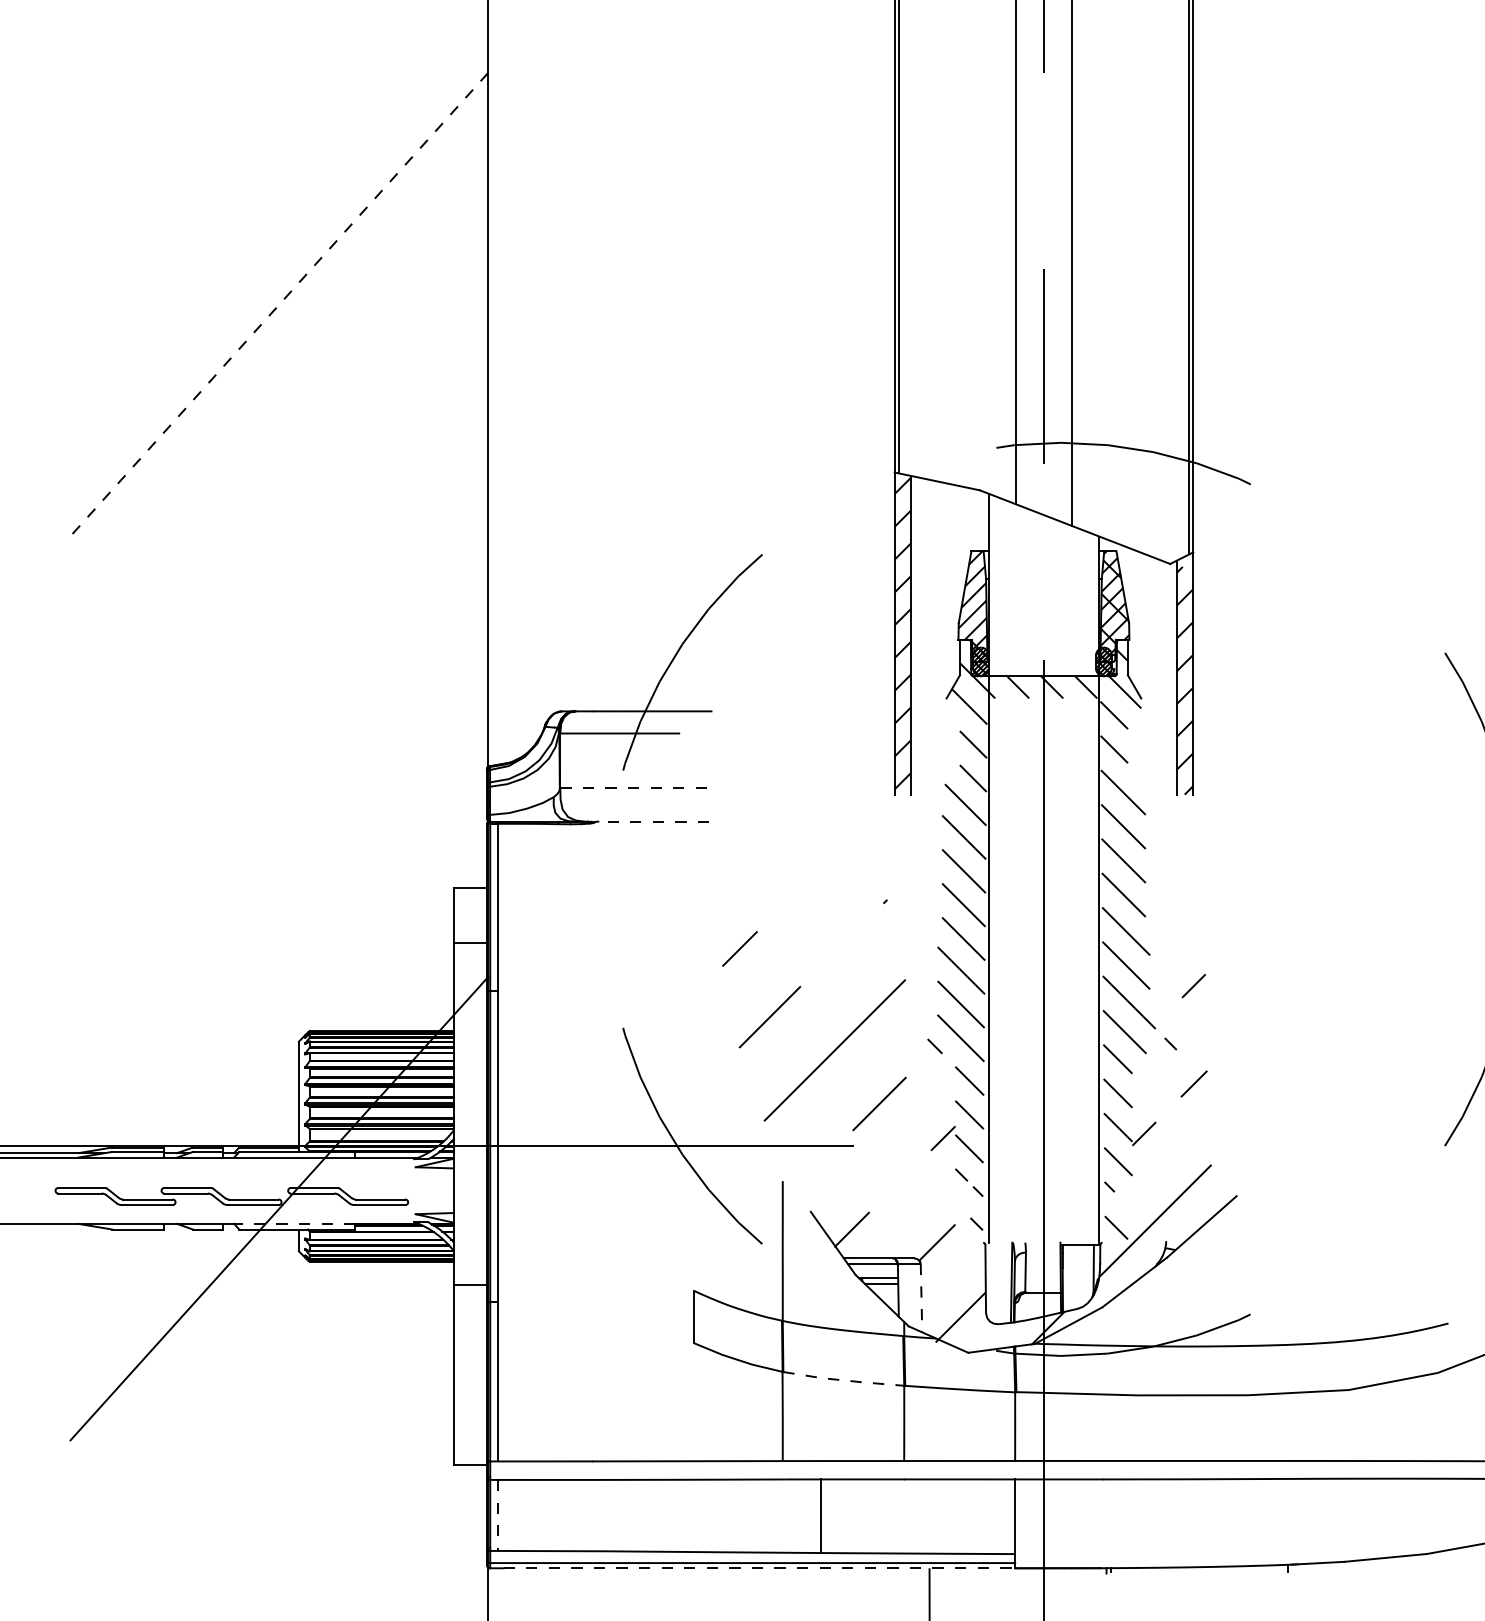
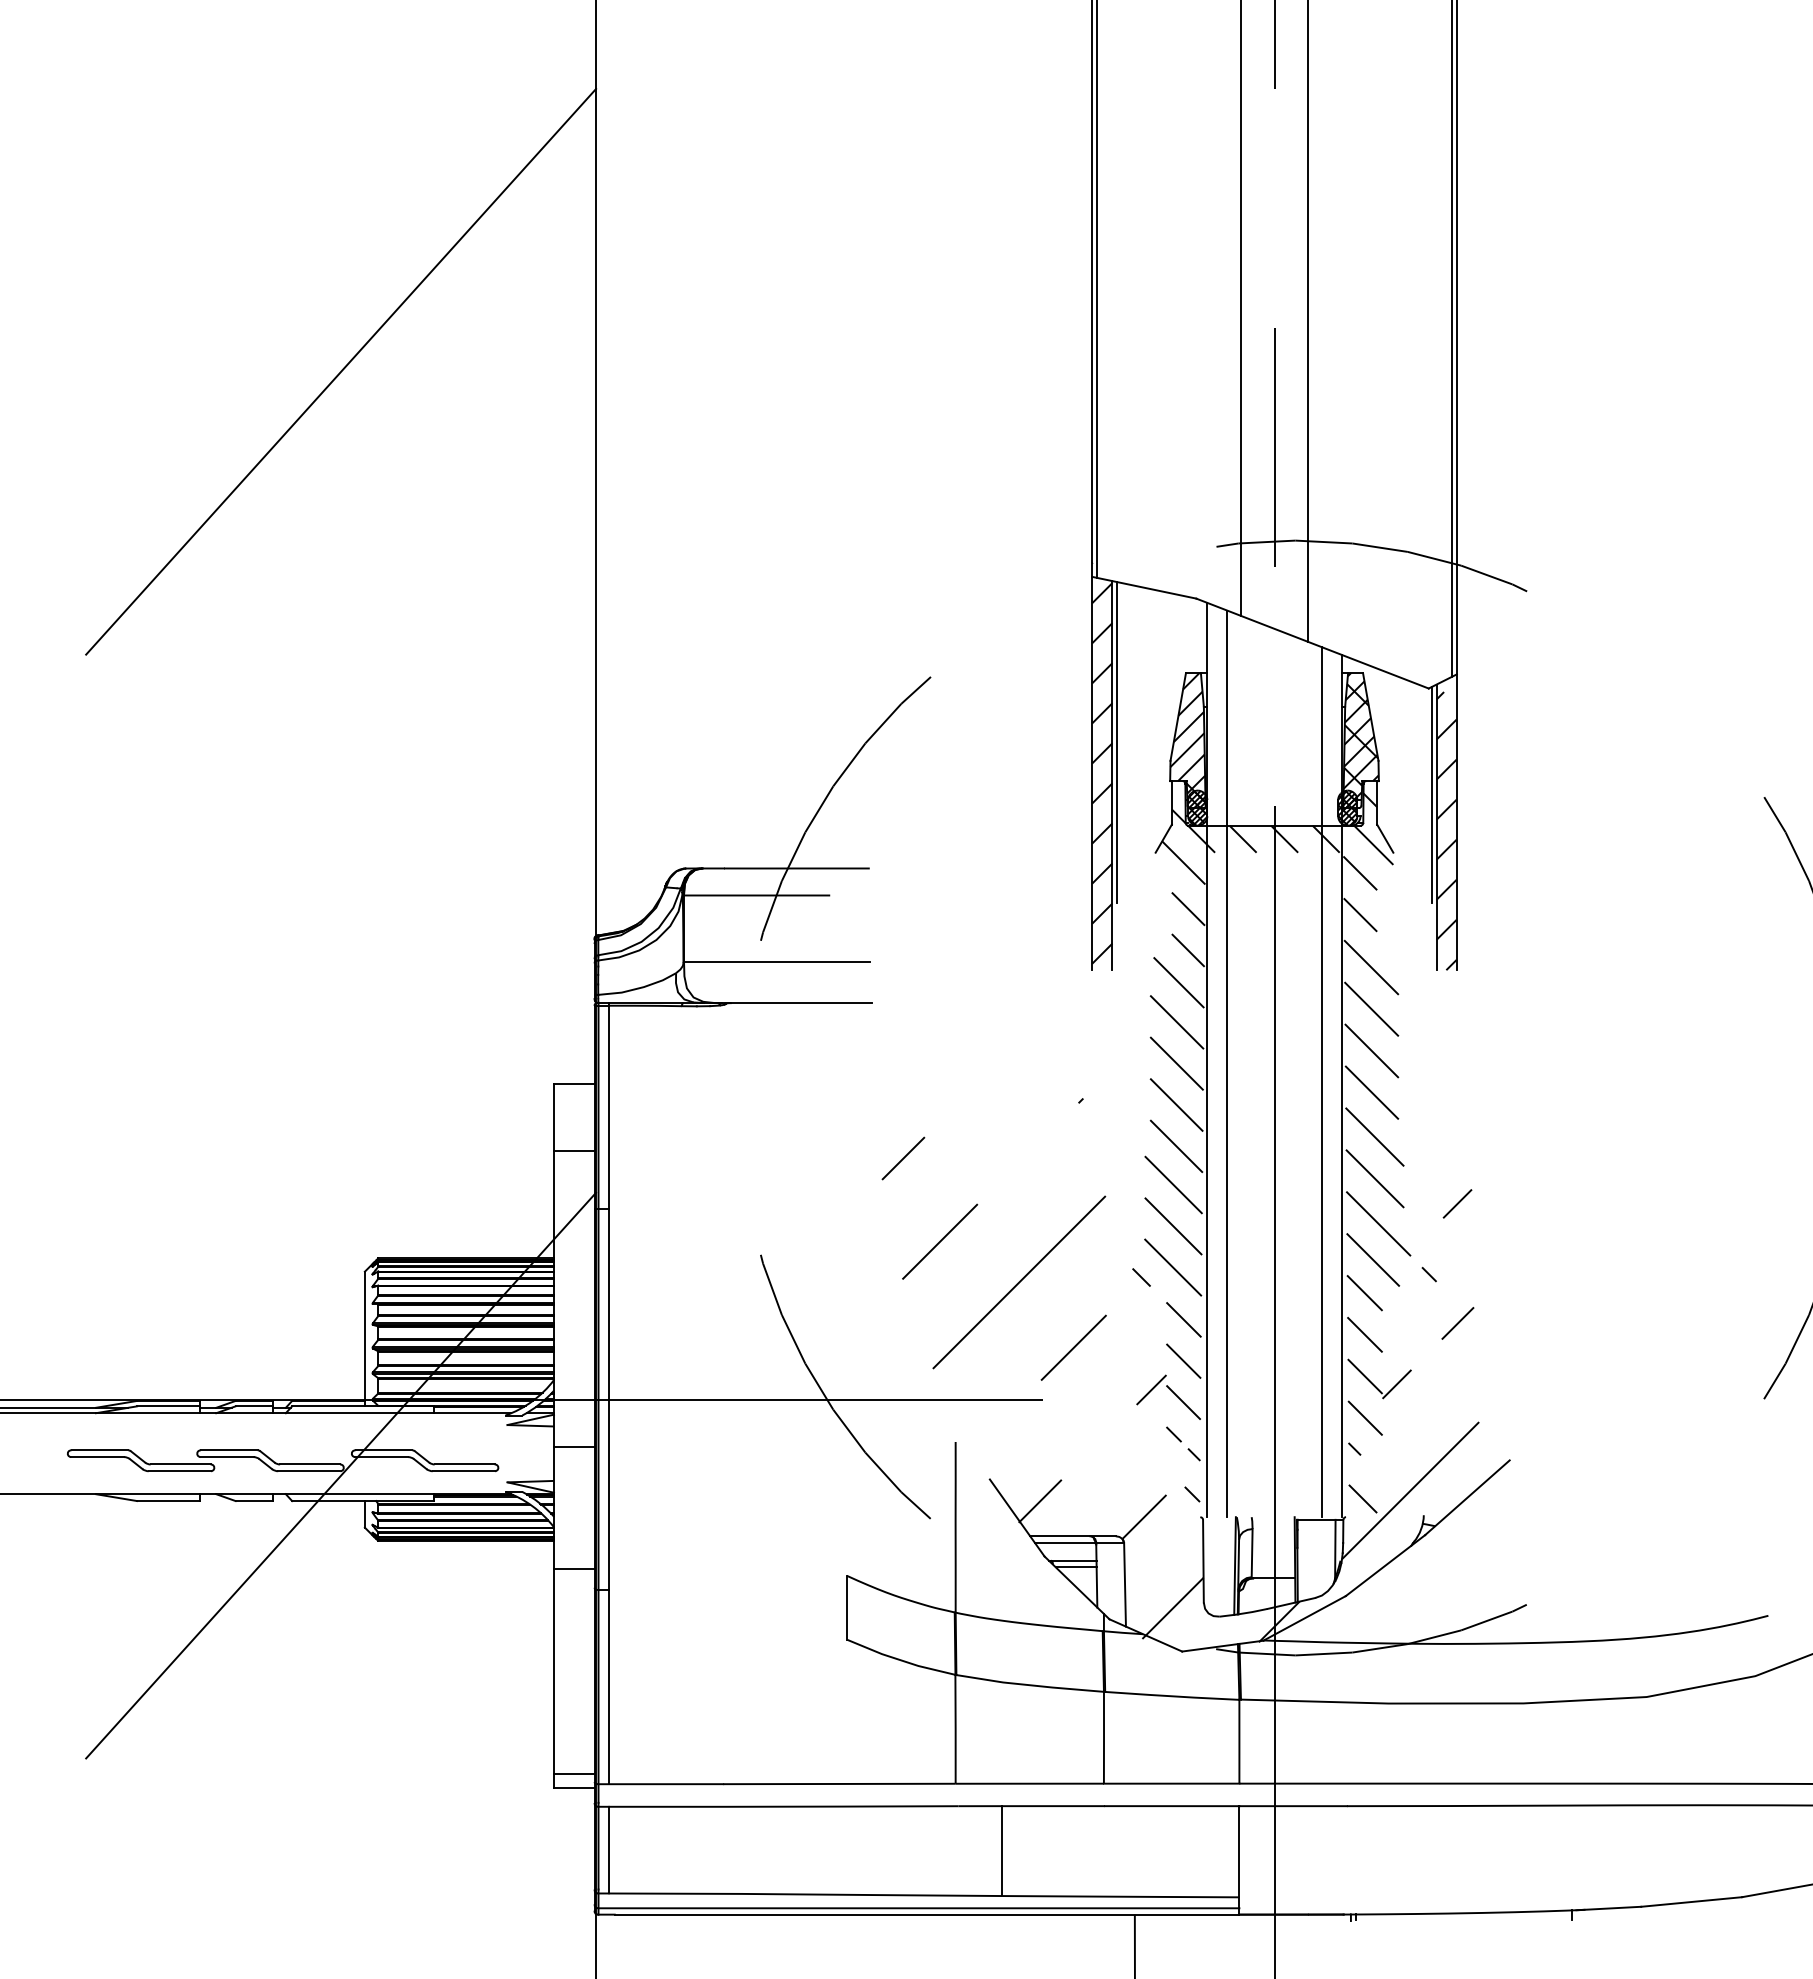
line: (279, 304) -> (341, 371), dashed -> solid
line: (915, 608) -> (1117, 742), added
line: (1172, 650) -> (1431, 794), added
line: (636, 788) -> (777, 962), dashed -> solid
line: (649, 821) -> (792, 1003), dashed -> solid
line: (1005, 871) -> (1227, 1063), added
line: (1082, 886) -> (1321, 1082), added
line: (469, 1185) -> (573, 1447), added
line: (294, 1224) -> (359, 1494), dashed -> solid
line: (921, 1297) -> (1125, 1584), dashed -> solid
line: (843, 1380) -> (1029, 1685), dashed -> solid
line: (469, 1453) -> (573, 1774), added
line: (498, 1515) -> (608, 1850), dashed -> solid
line: (759, 1568) -> (927, 1914), dashed -> solid

